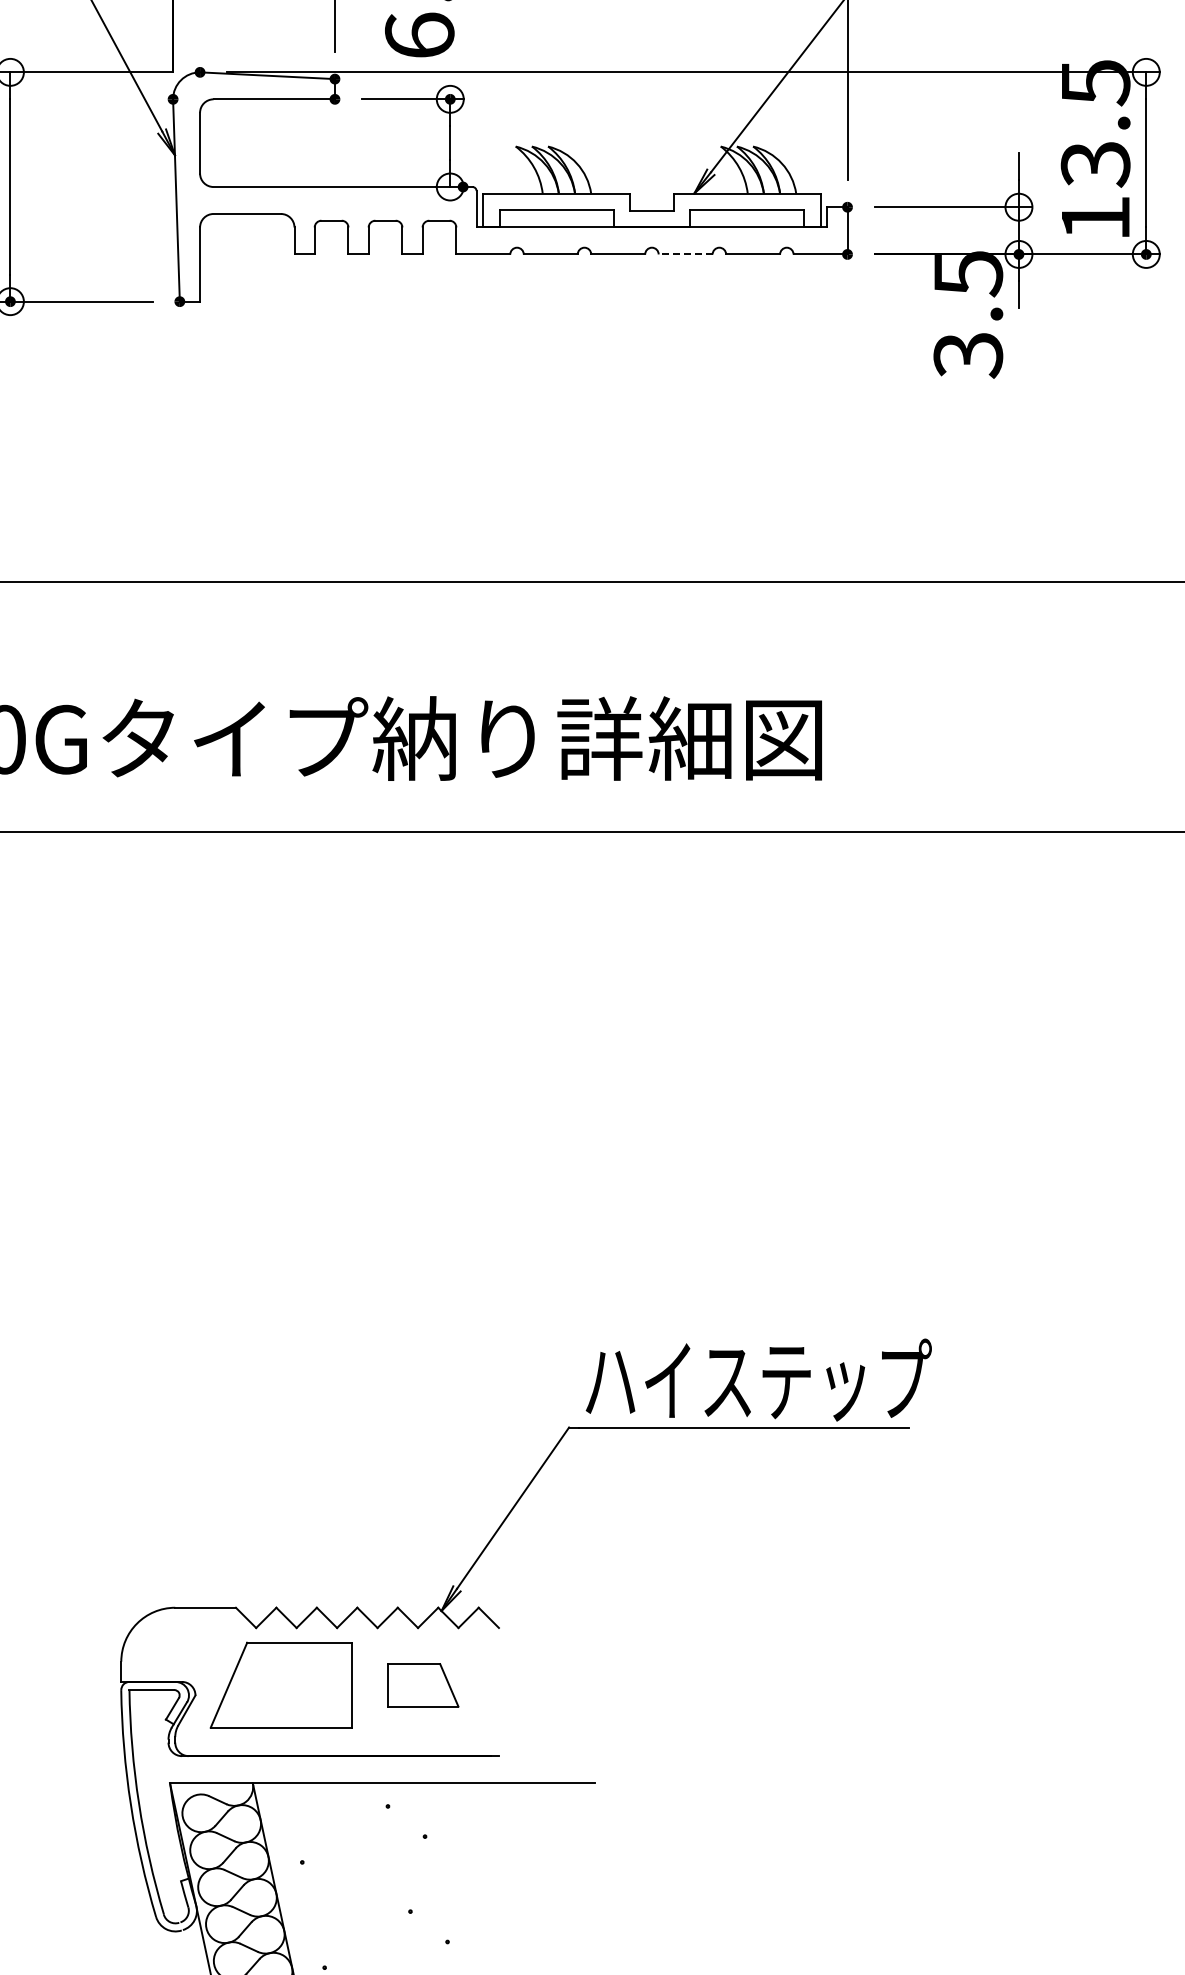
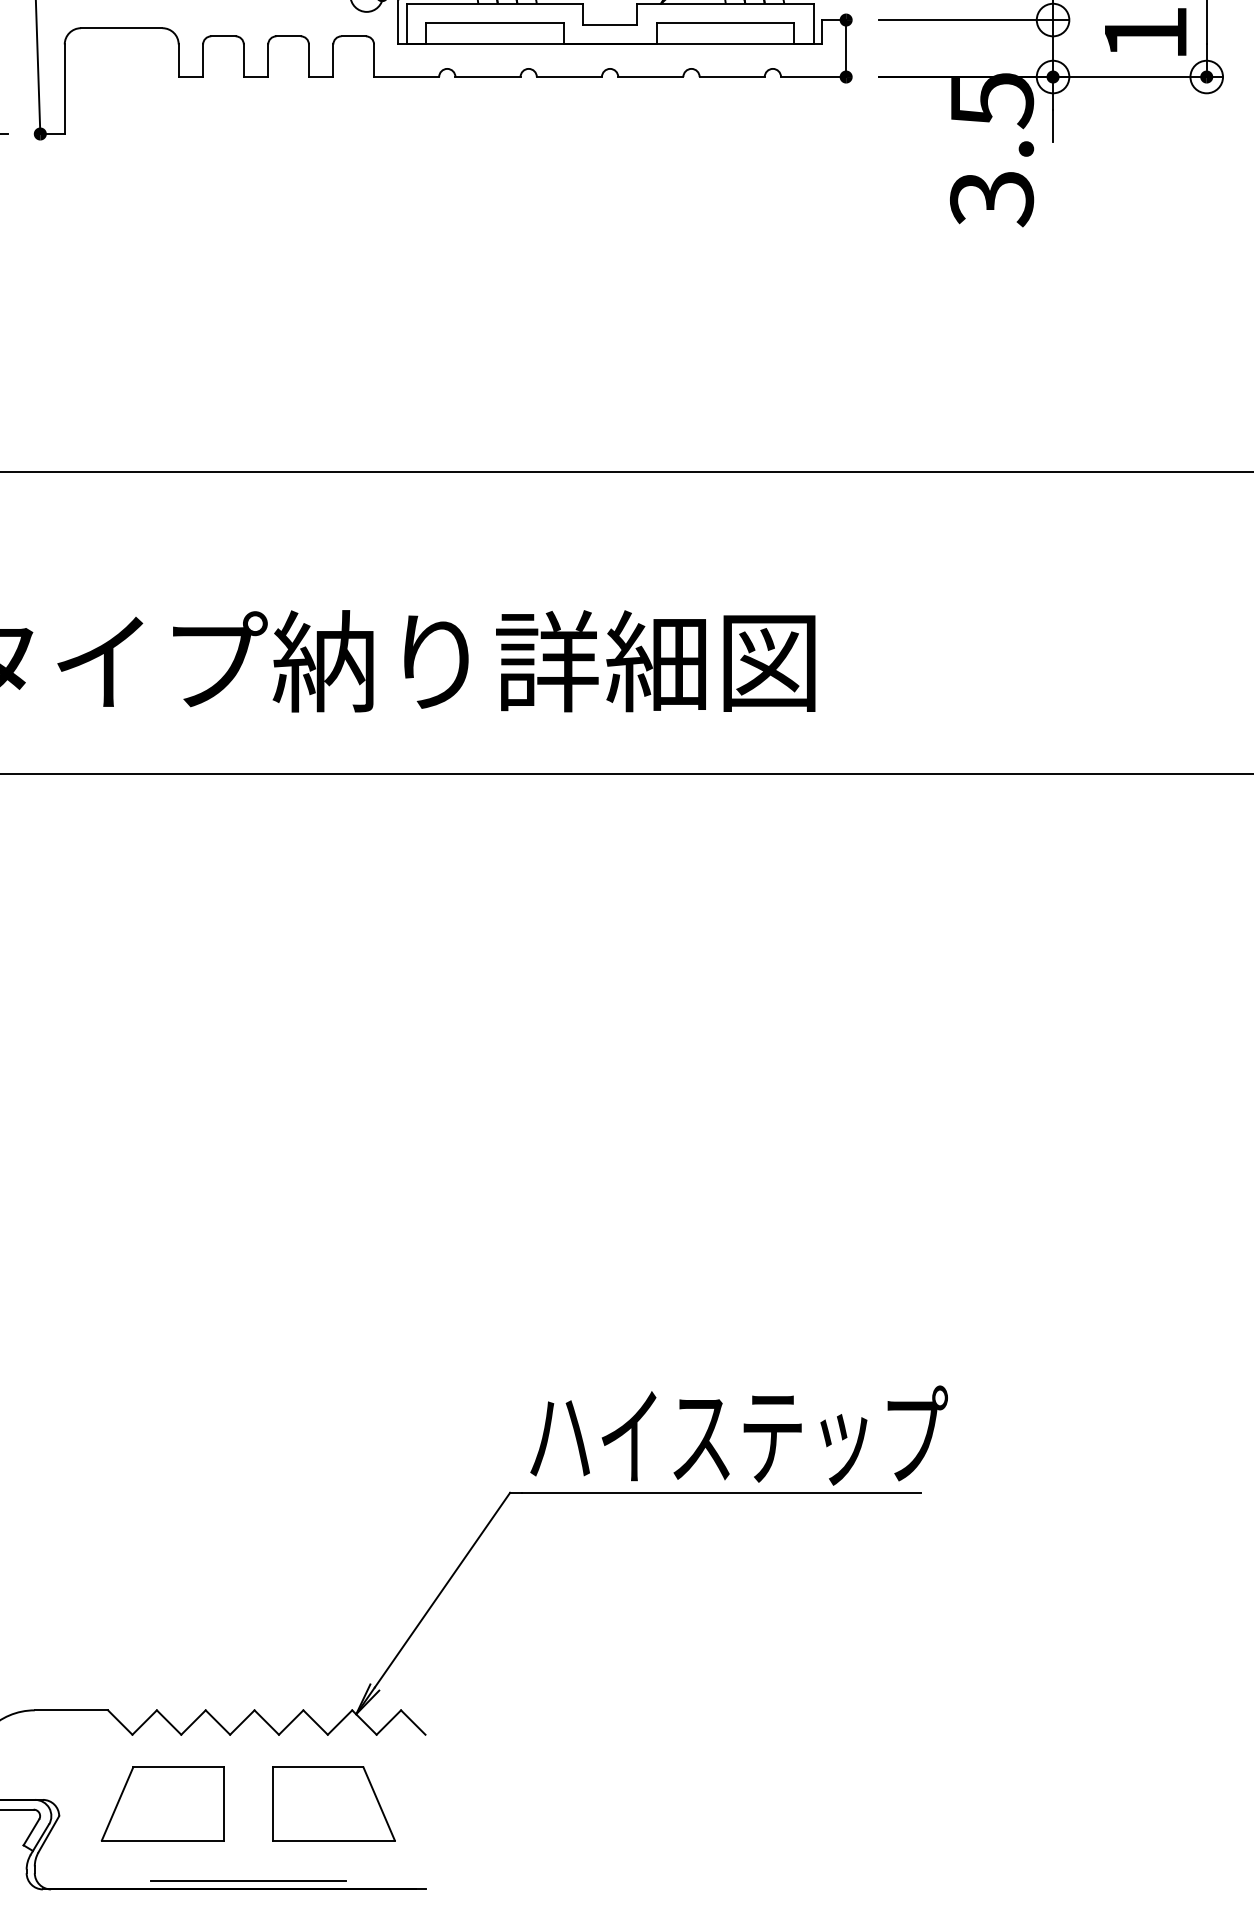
line: (685, 254) -> (650, 77), dashed -> solid
part: (280, 1685) -> (161, 1804), size x0.71
part: (422, 1685) -> (333, 1804), size x1.43
line: (352, 1749) -> (248, 1881), added

